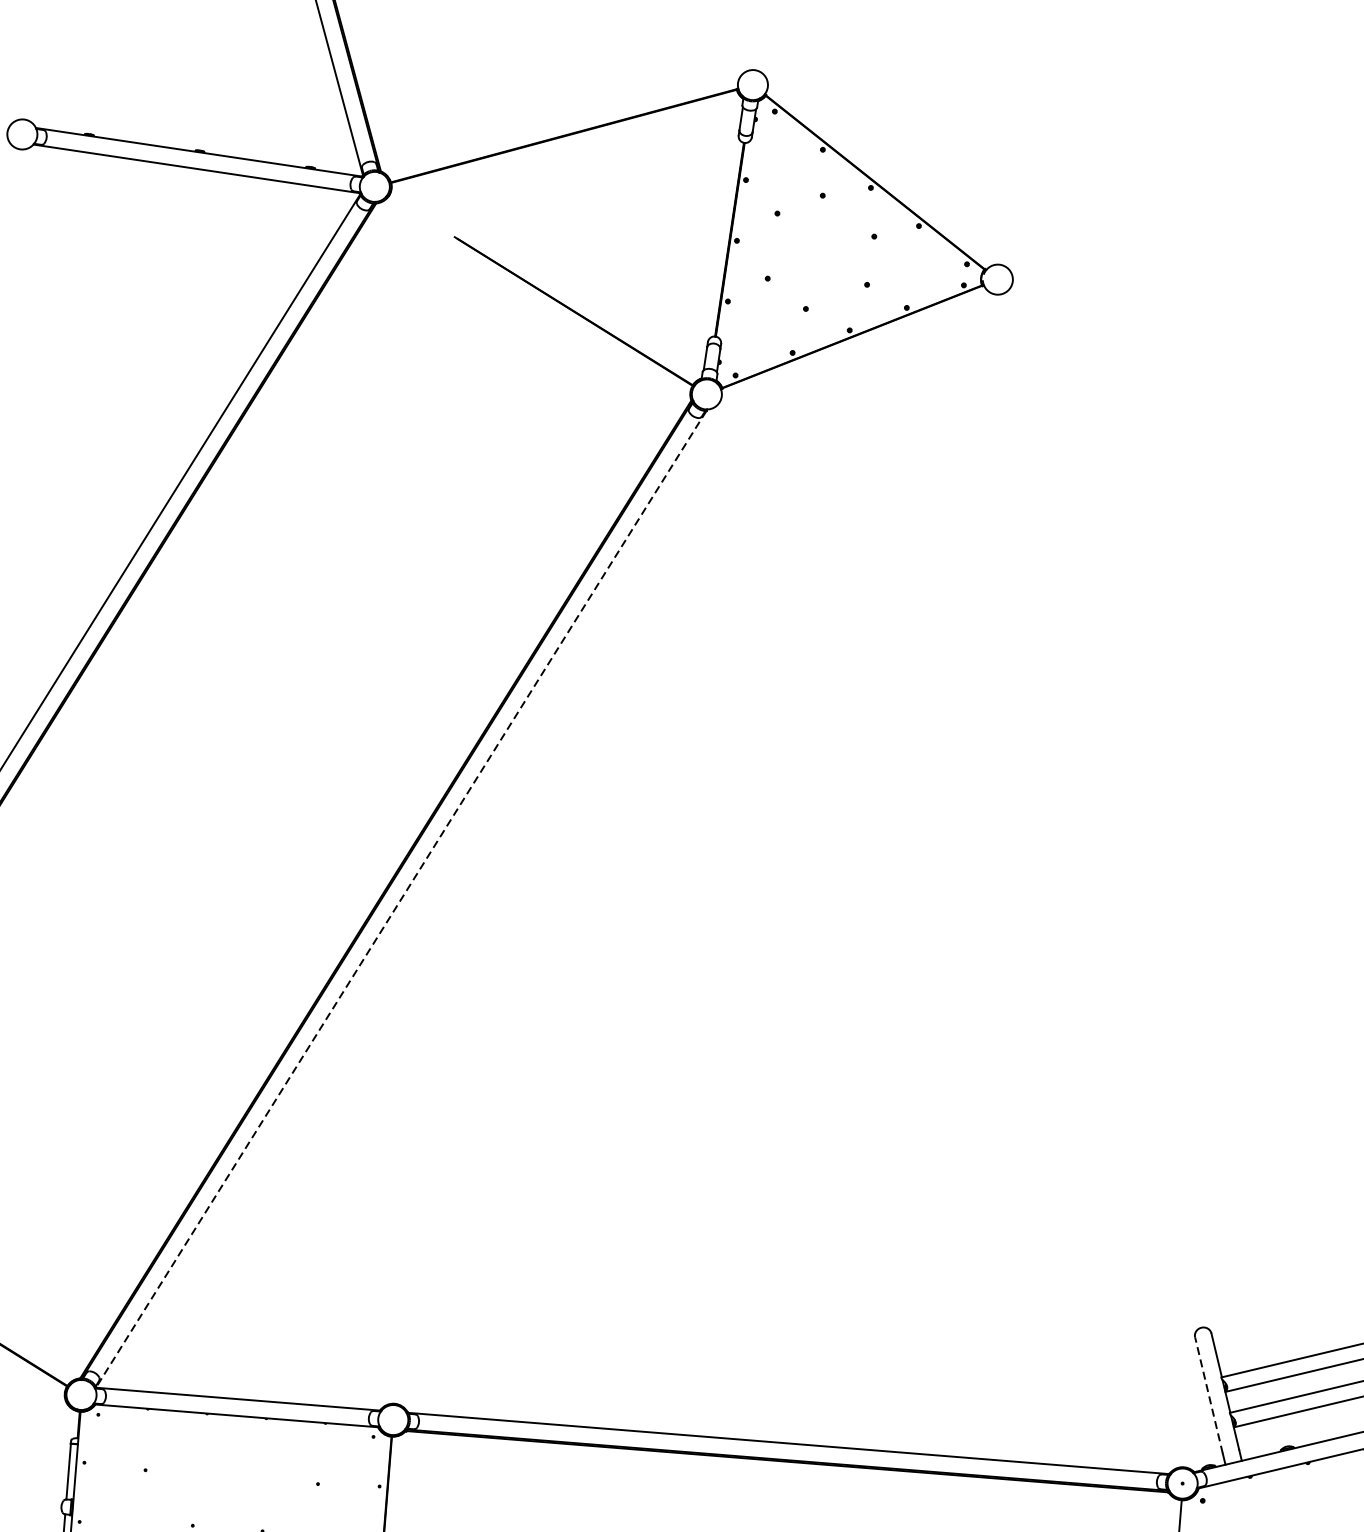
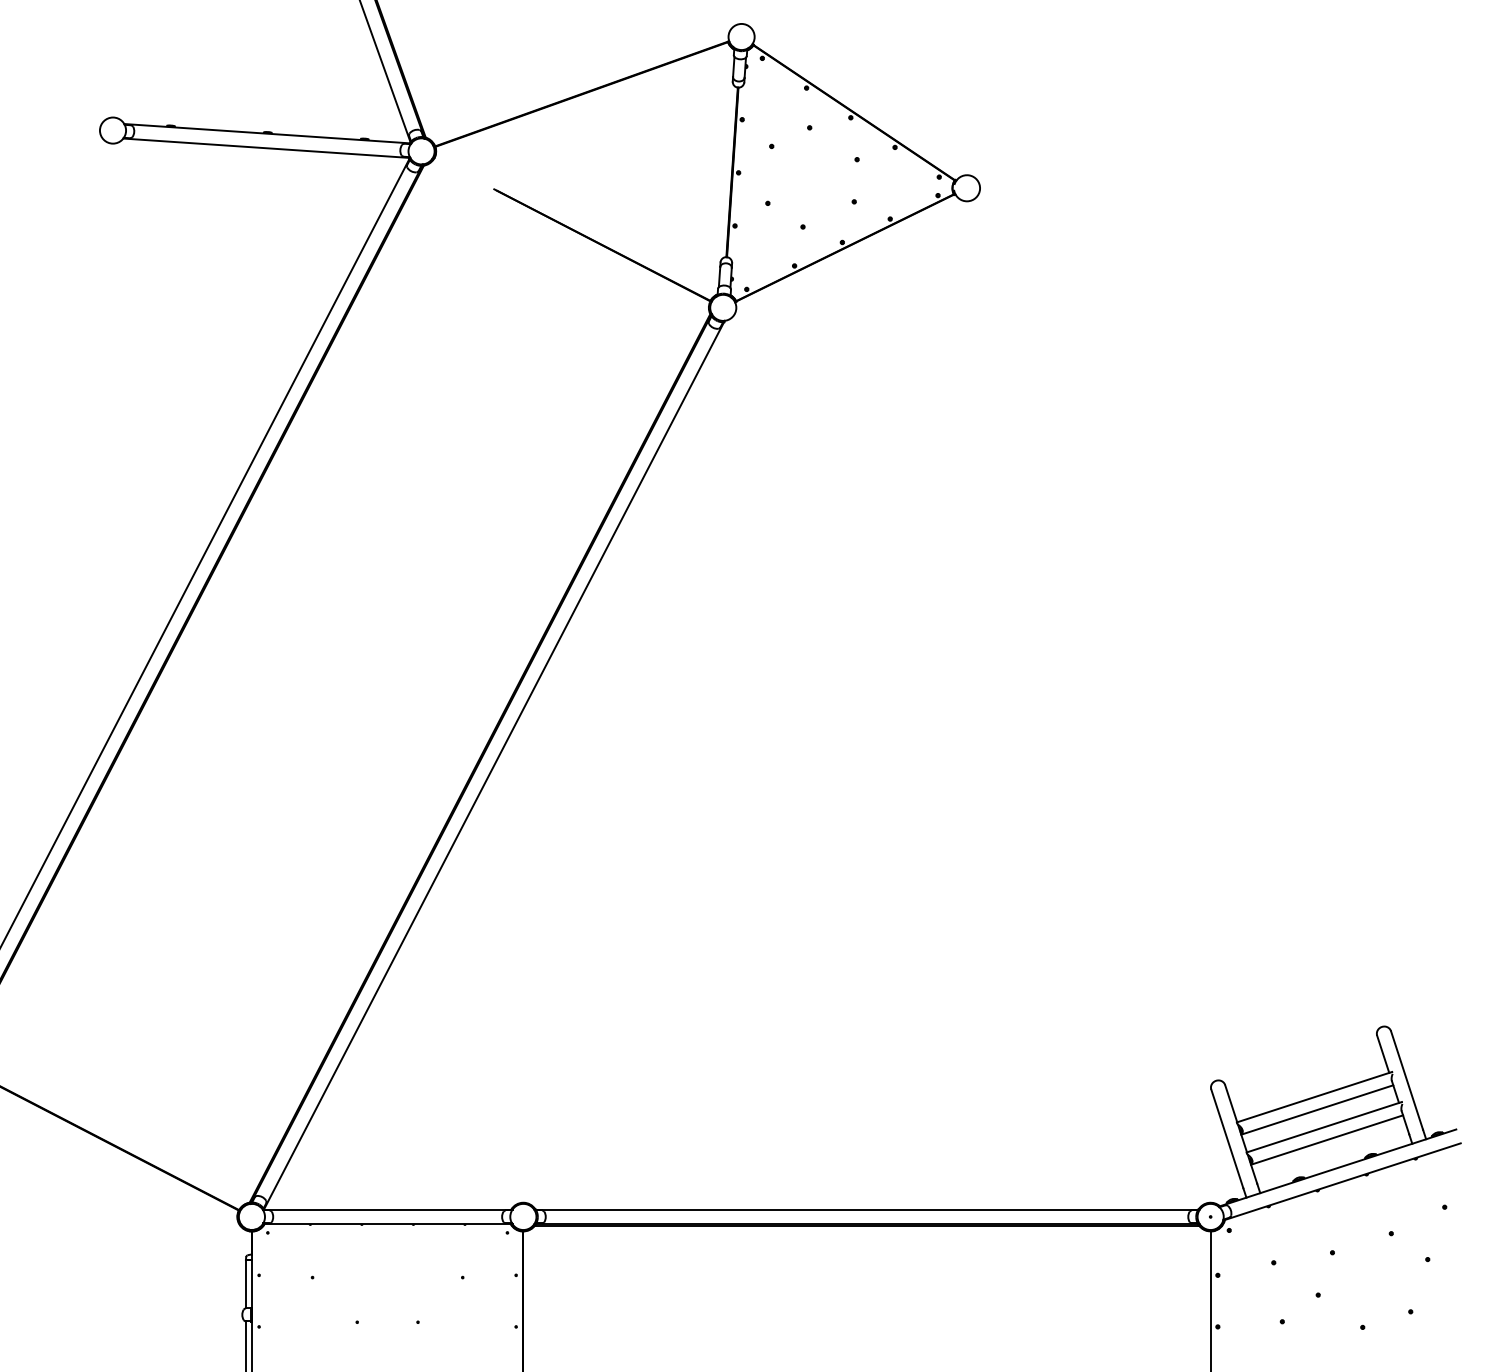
line: (401, 898) -> (494, 765), dashed -> solid
line: (1209, 1395) -> (1227, 1138), dashed -> solid

